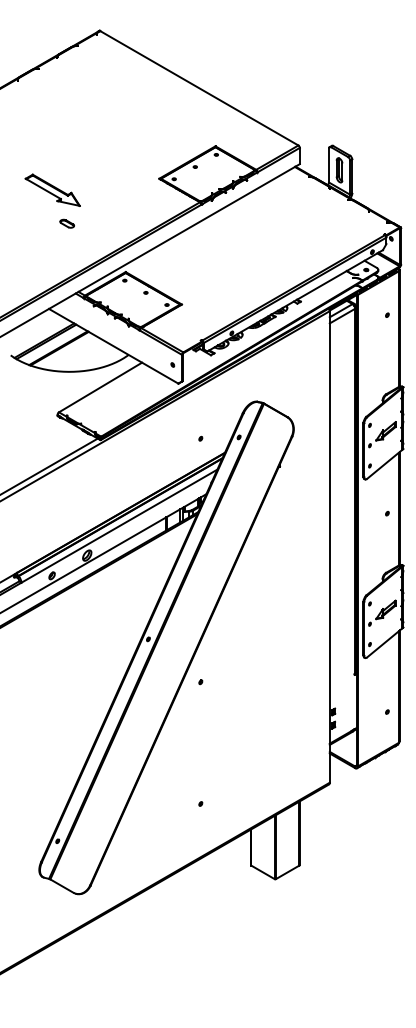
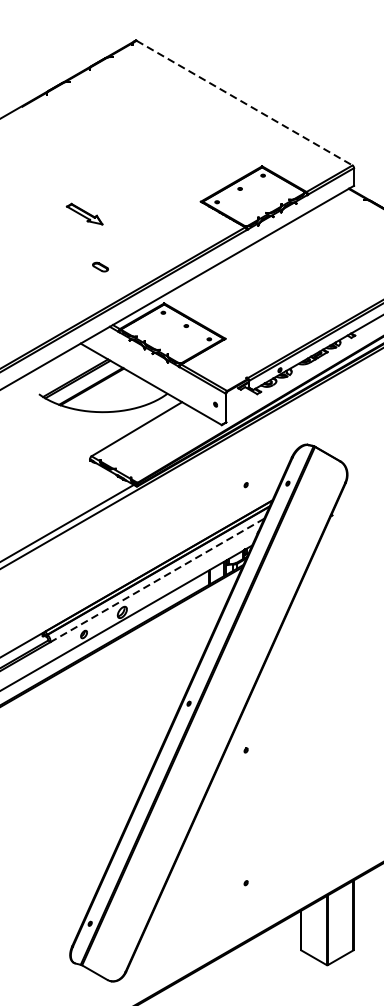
line: (199, 88) -> (244, 103), solid -> dashed
part: (52, 189) -> (84, 213), size x0.6
part: (66, 223) -> (99, 266), moved
line: (118, 526) -> (156, 580), solid -> dashed

